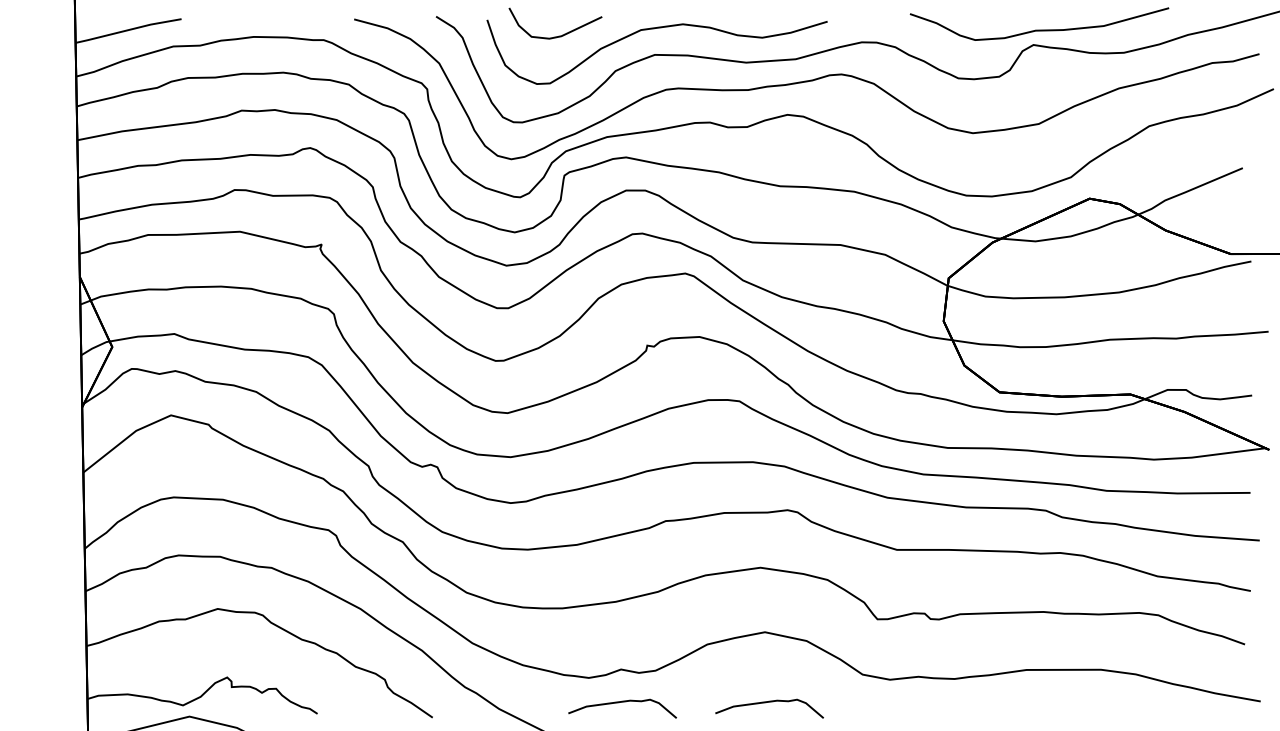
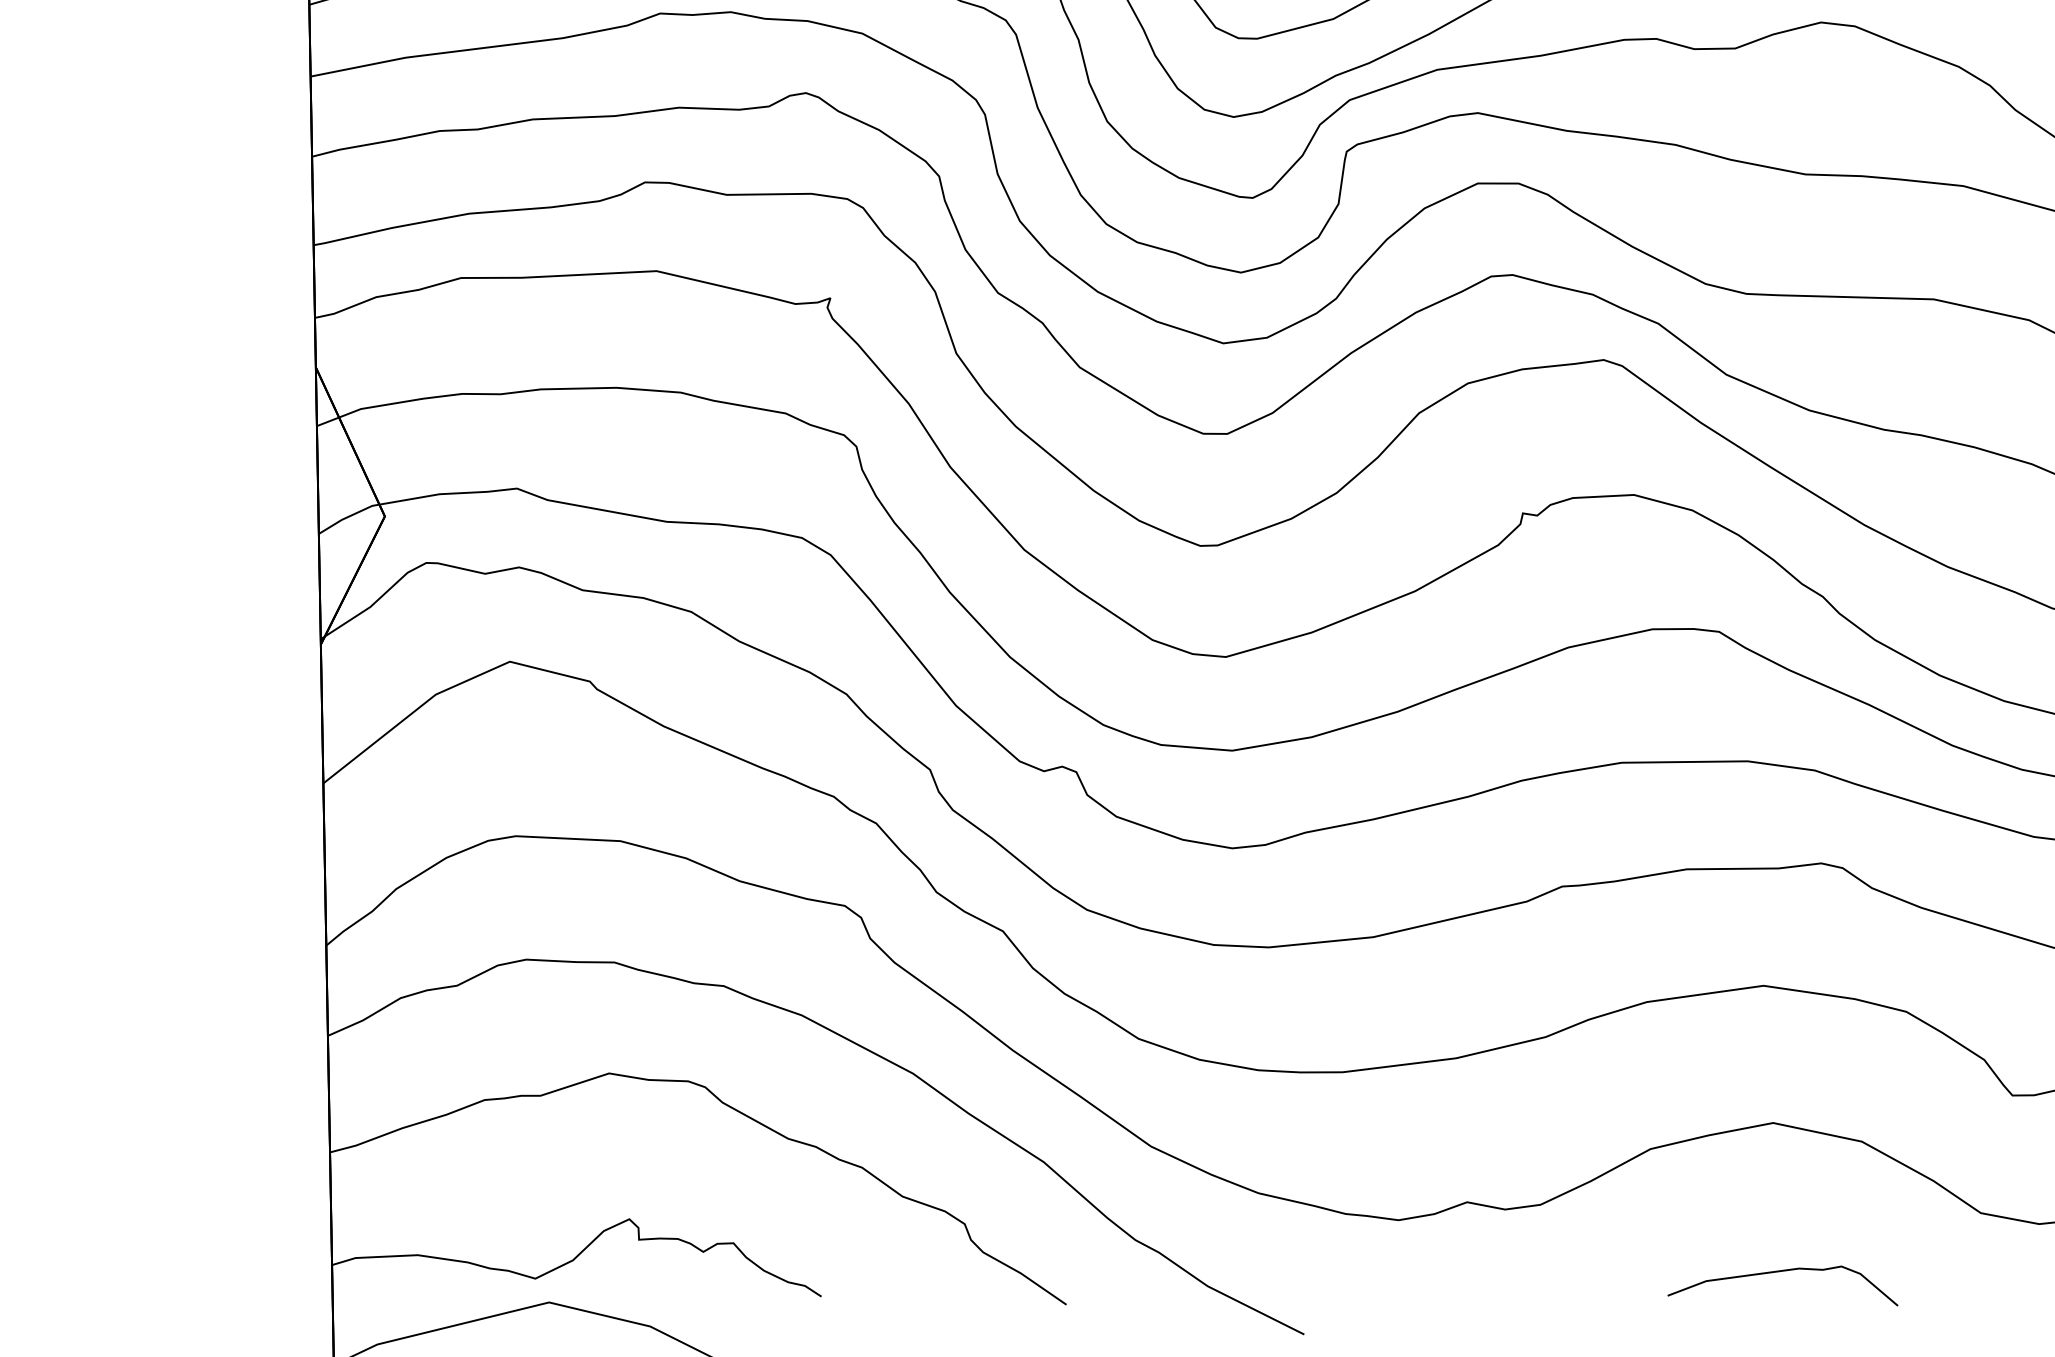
curve: (622, 702) -> (1470, 1272), removed

